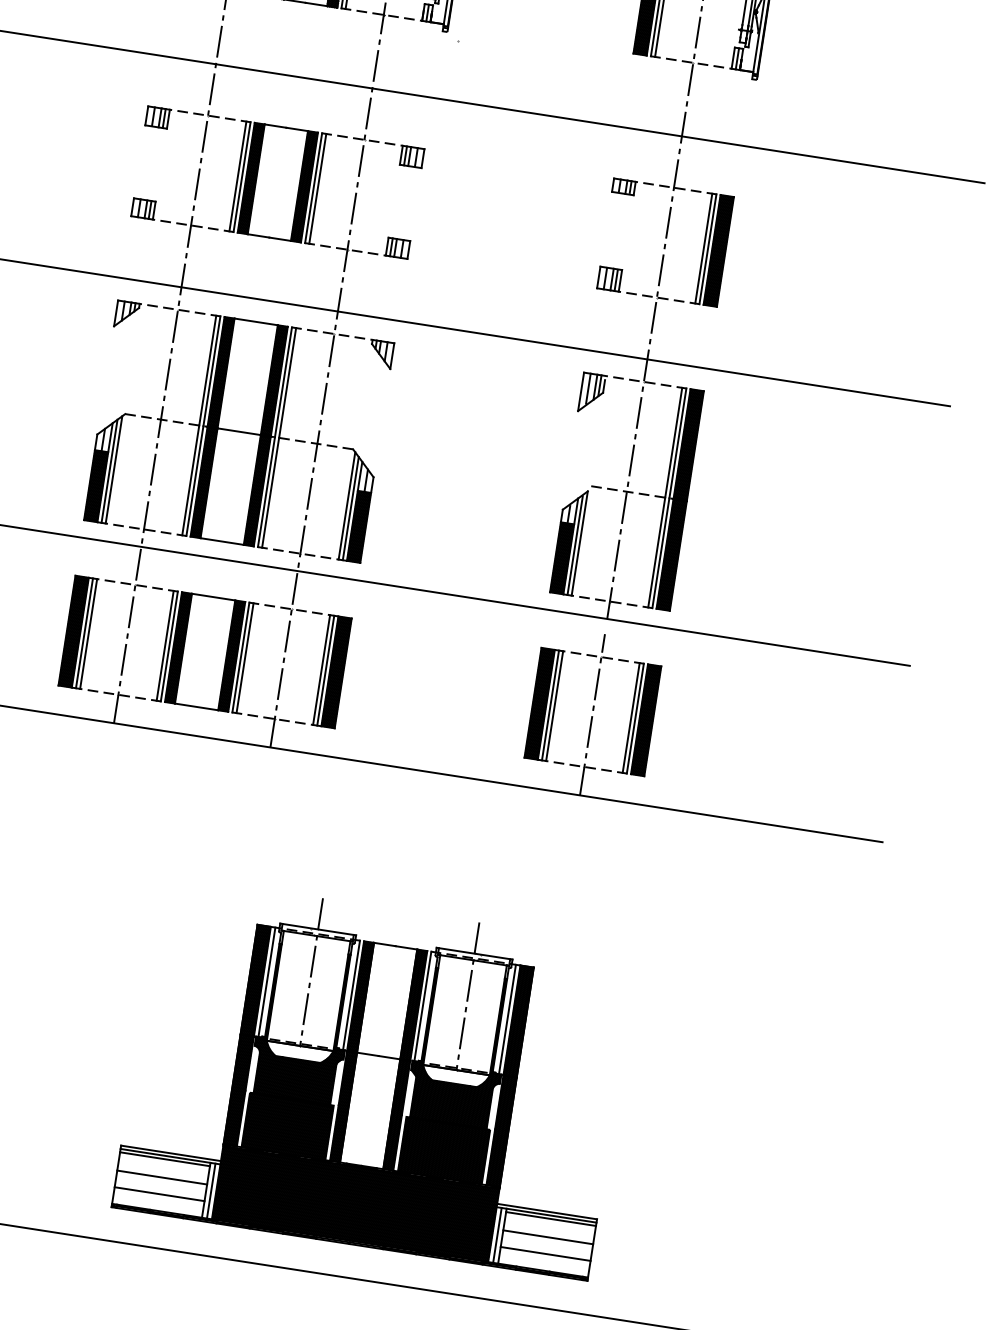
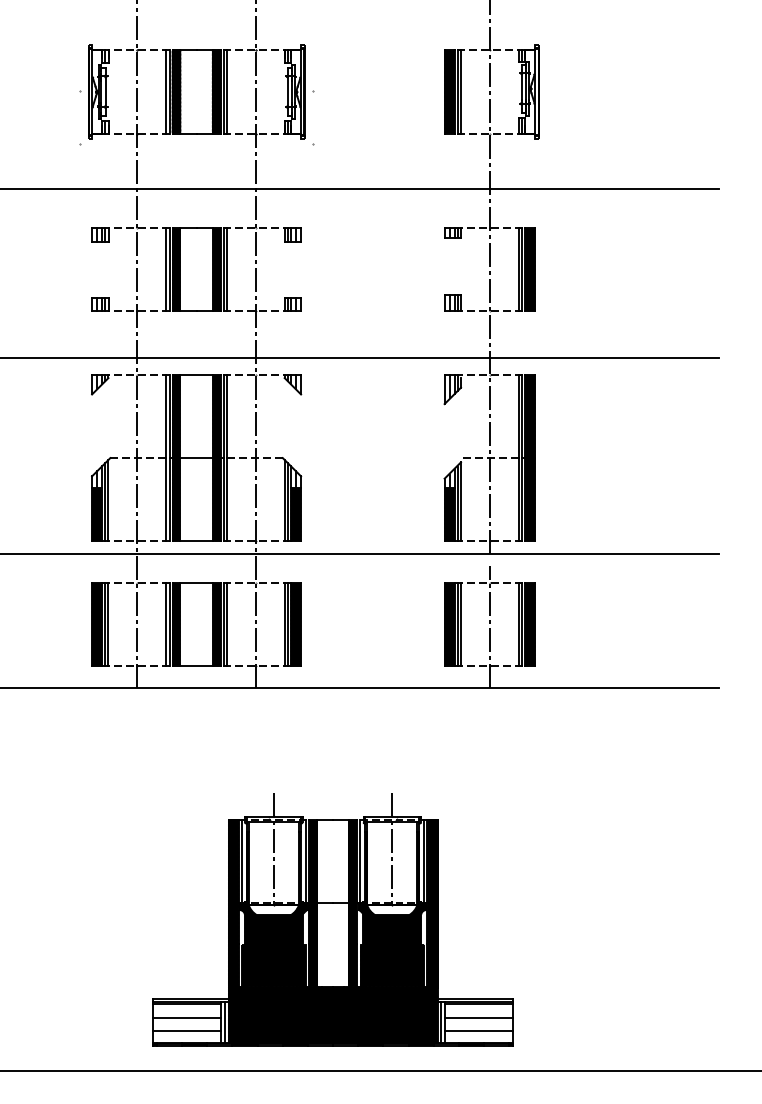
part: (374, 1077) -> (332, 919), moved

